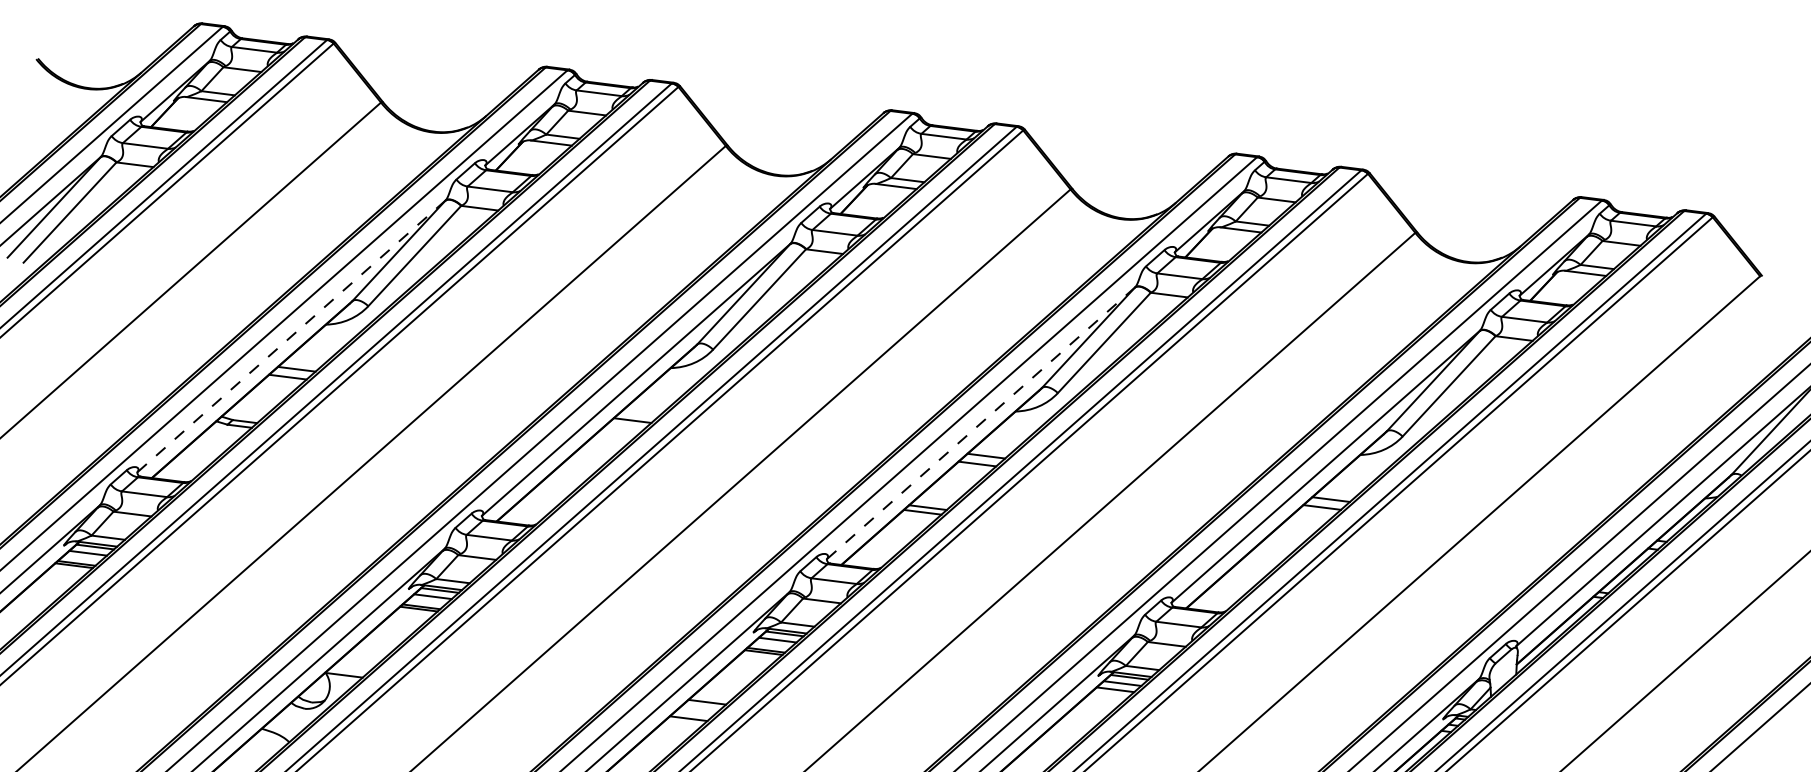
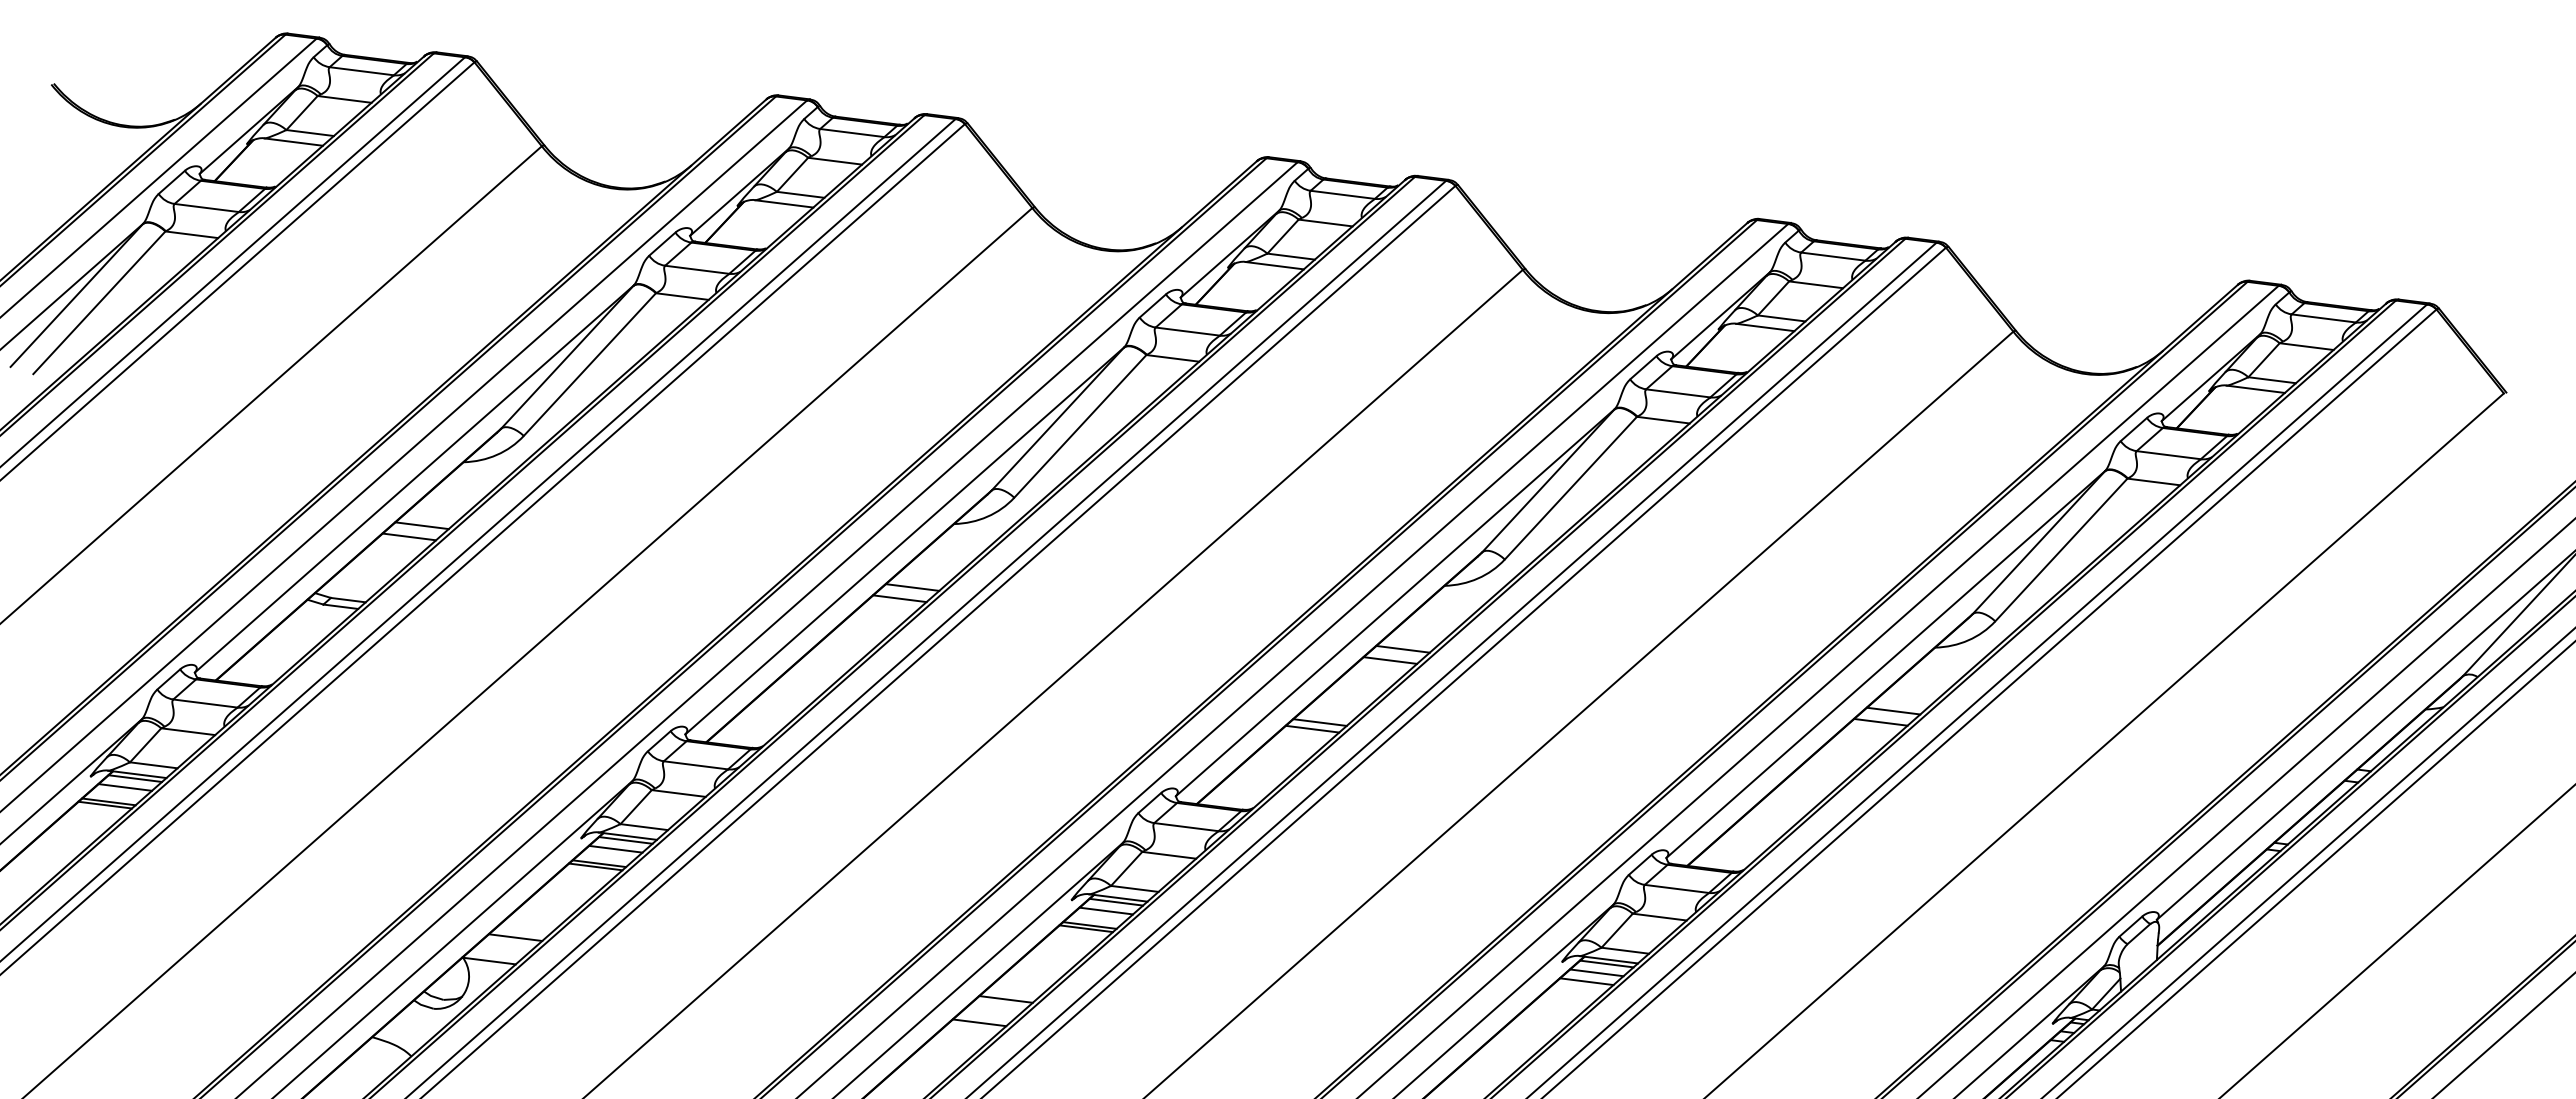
line: (291, 336) -> (414, 479), dashed -> solid
line: (641, 412) -> (912, 587), added
line: (981, 423) -> (1395, 602), dashed -> solid
line: (362, 658) -> (515, 937), added

